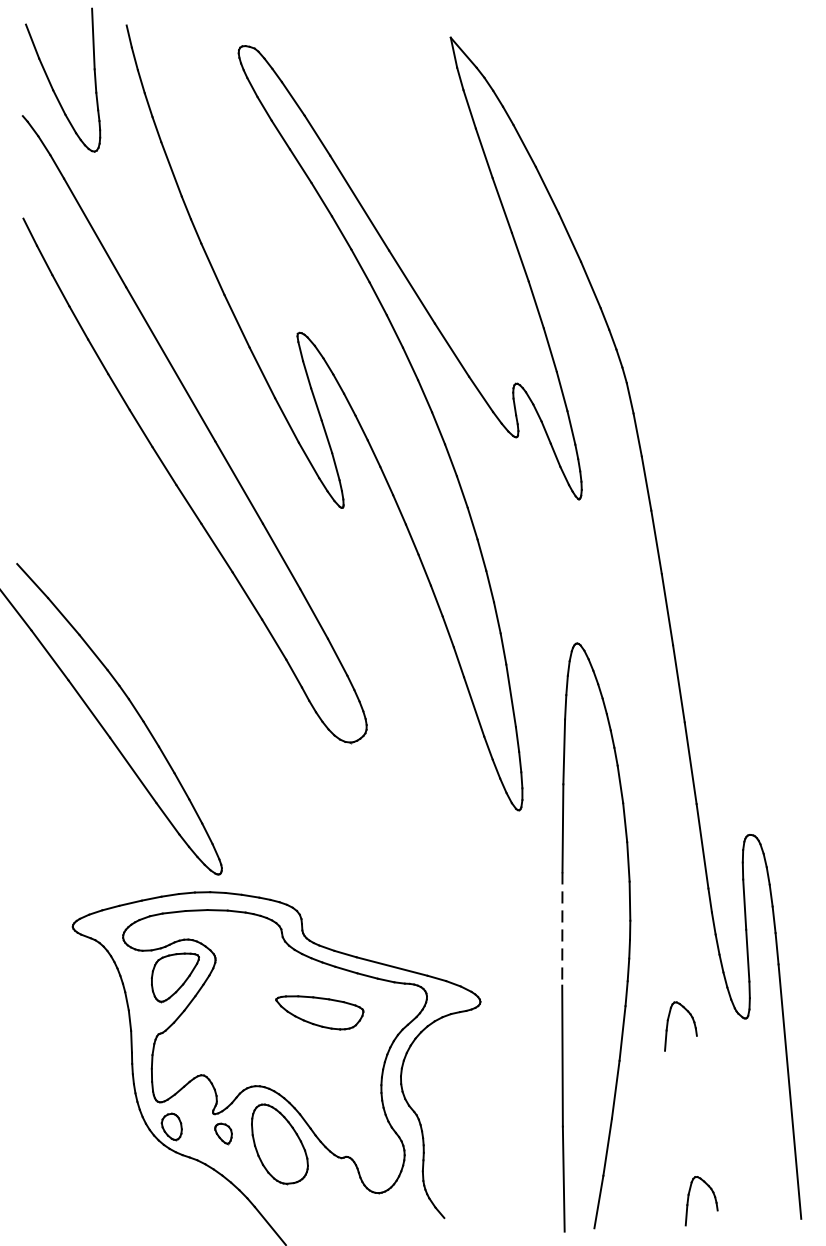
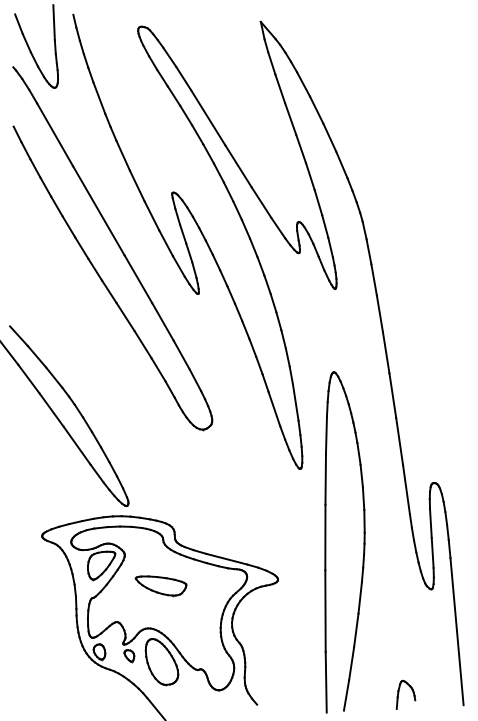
line: (562, 928) -> (325, 537), dashed -> solid
part: (318, 1013) -> (160, 586), moved
part: (669, 1024) -> (387, 592), removed

